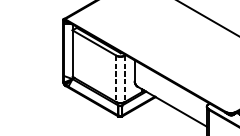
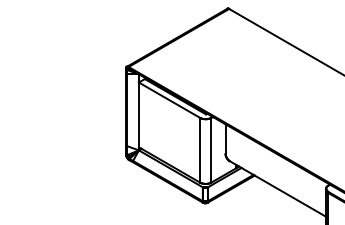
line: (116, 79) -> (200, 150), dashed -> solid
line: (124, 79) -> (211, 150), dashed -> solid

